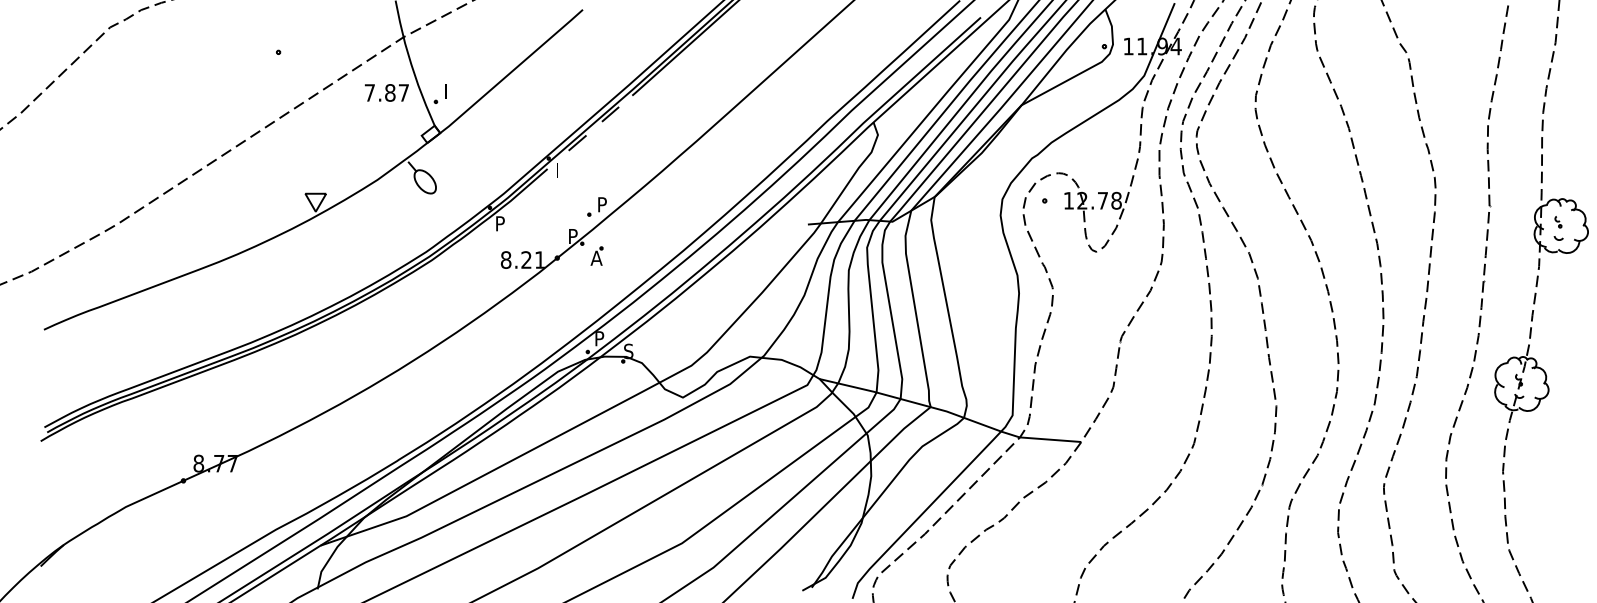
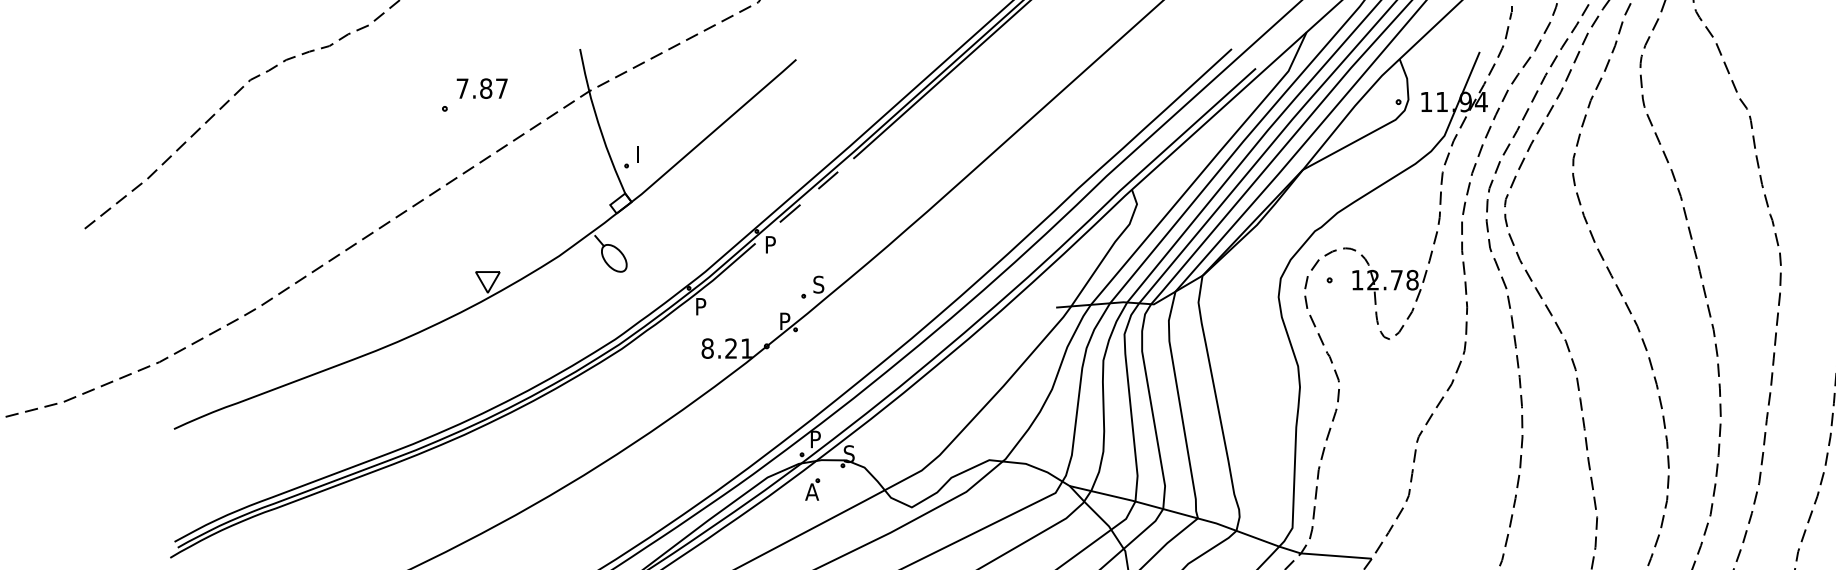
text: (386, 92) -> (481, 88), moved
text: (560, 169) -> (770, 244), I -> P
text: (602, 204) -> (818, 284), P -> S
part: (596, 255) -> (812, 488), moved

